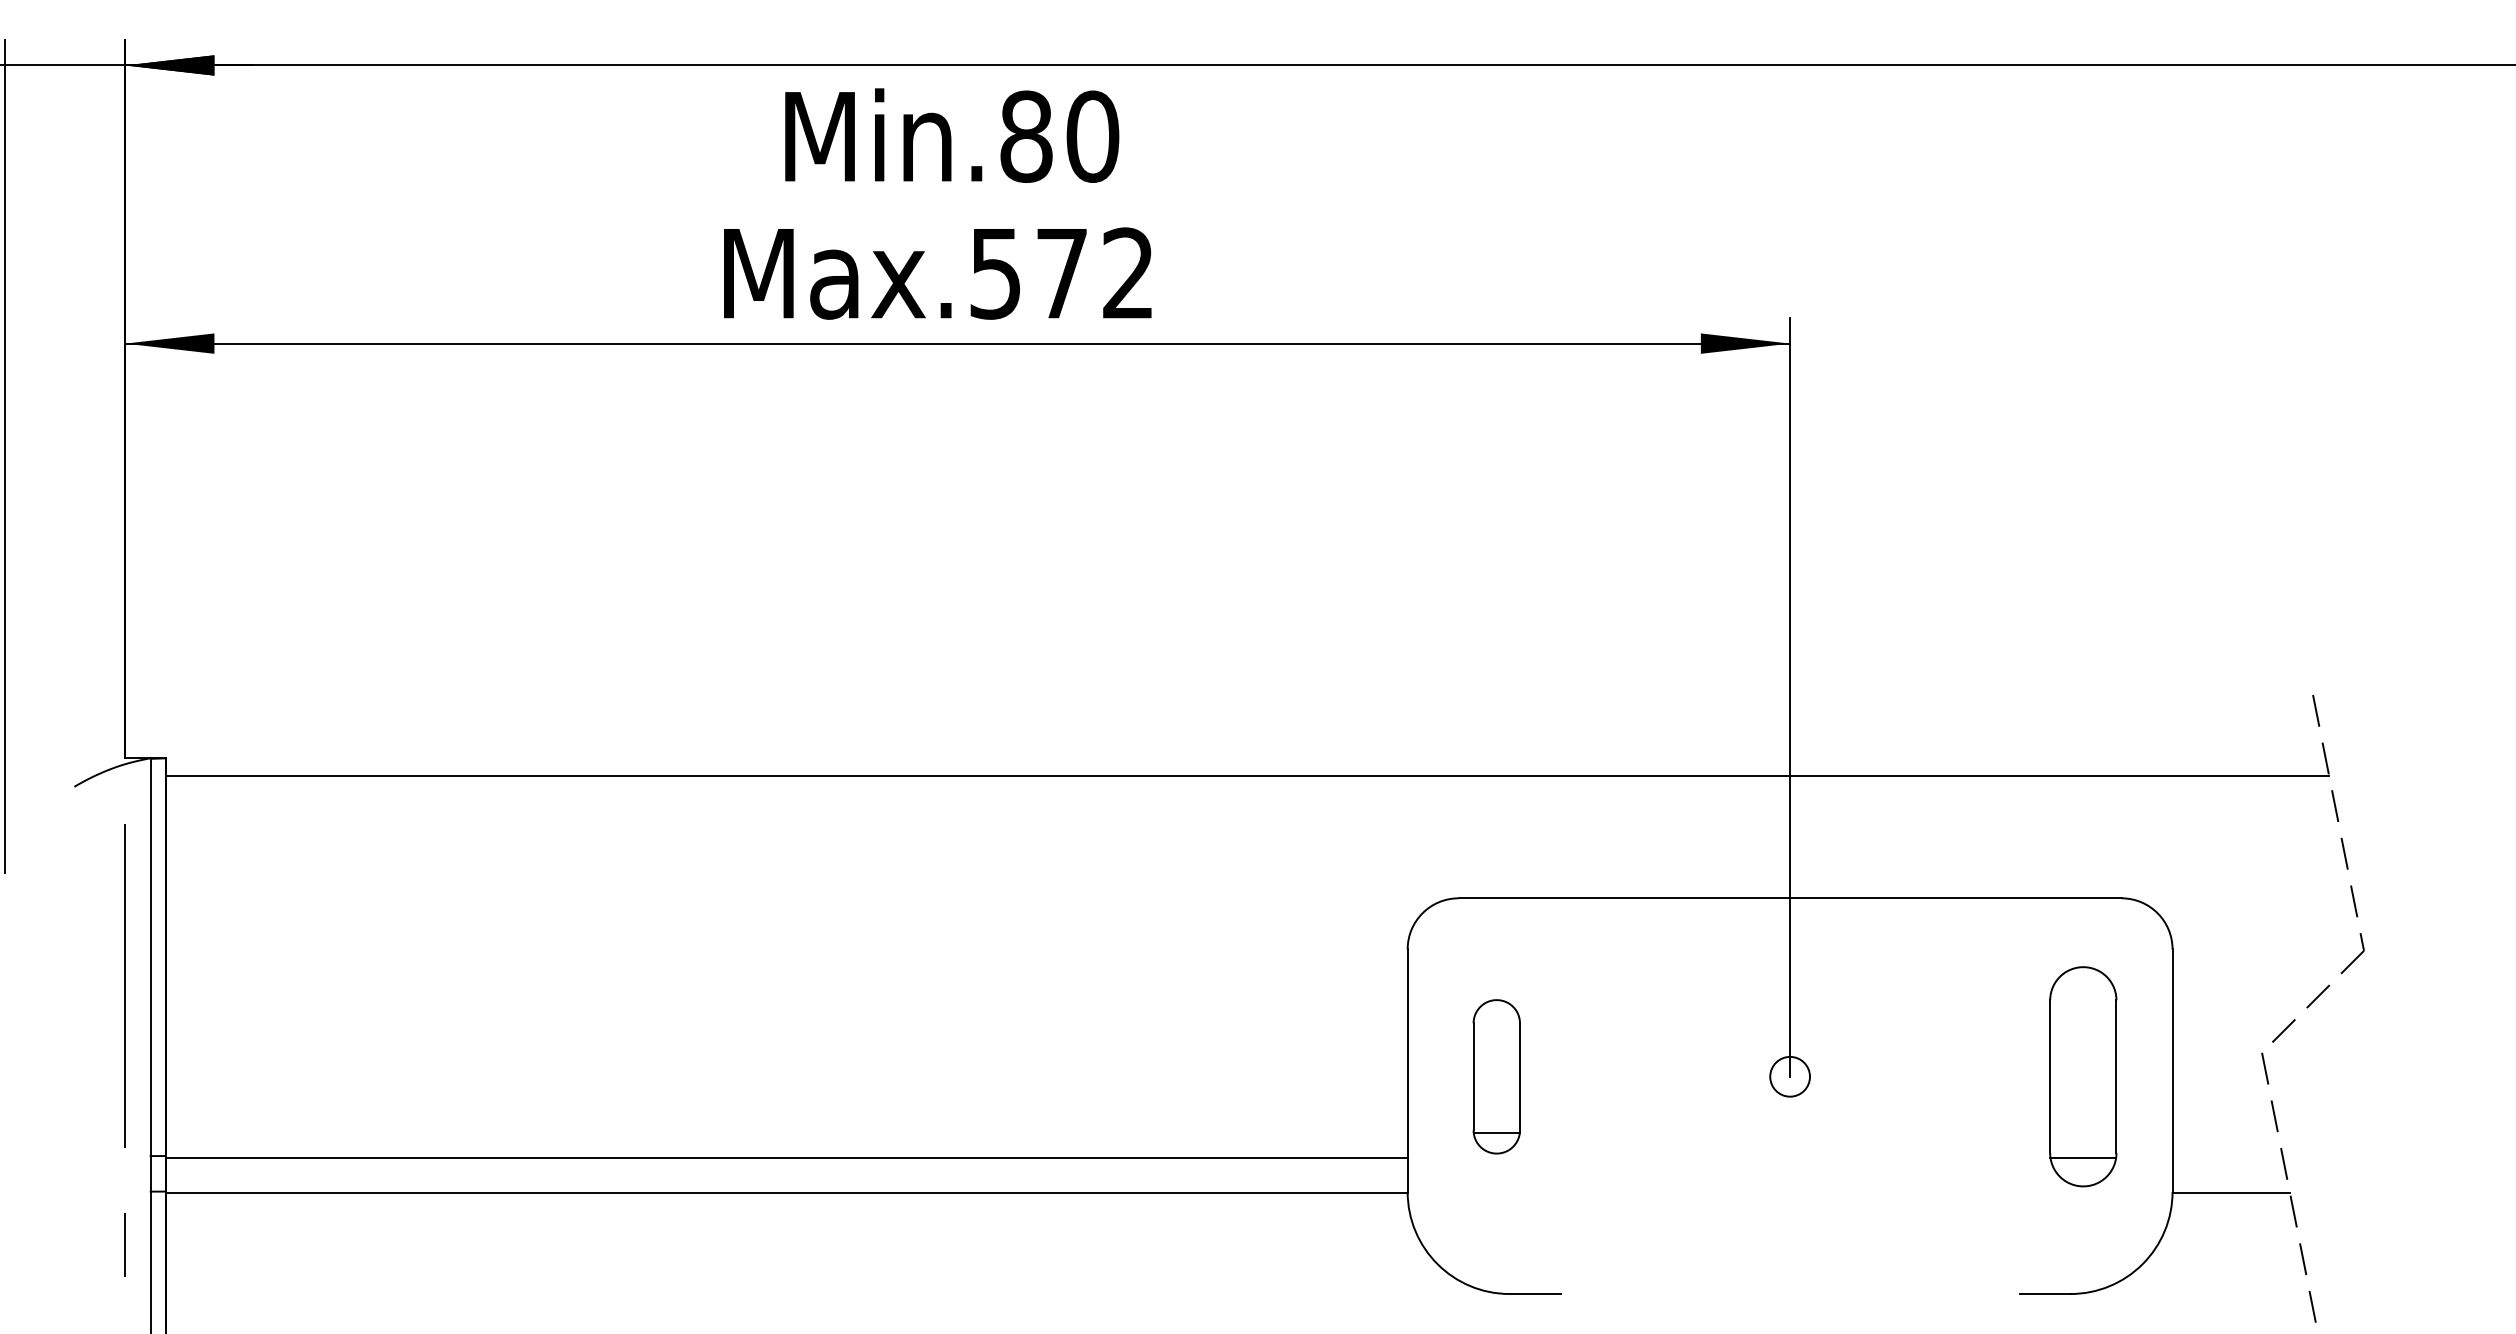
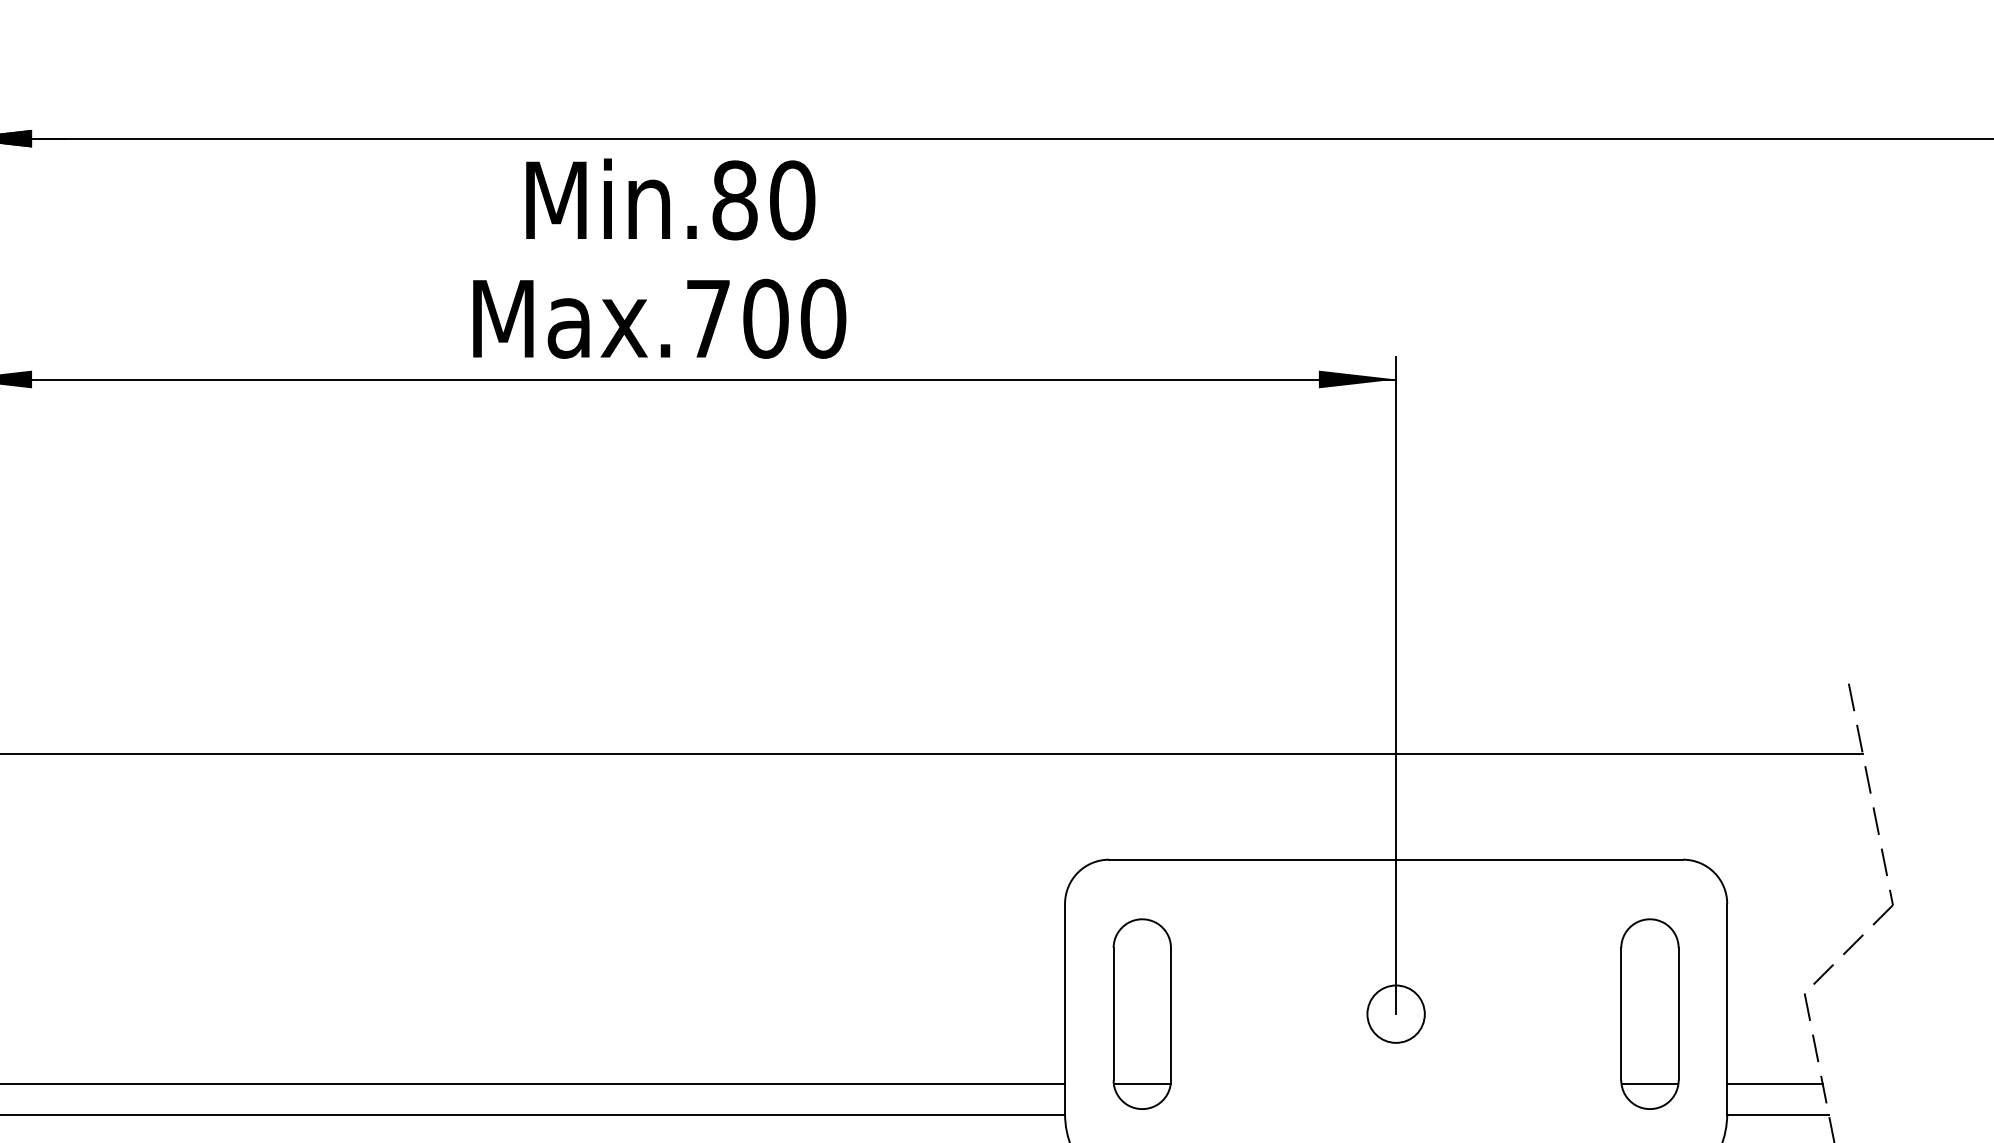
text: (1062, 273) -> (766, 318), Max.572 -> Max.700
part: (1496, 1076) -> (1141, 1013), size x1.43
circle: (1789, 1076) -> (1395, 1013), size x1.67
line: (2227, 1157) -> (1774, 1084), added

